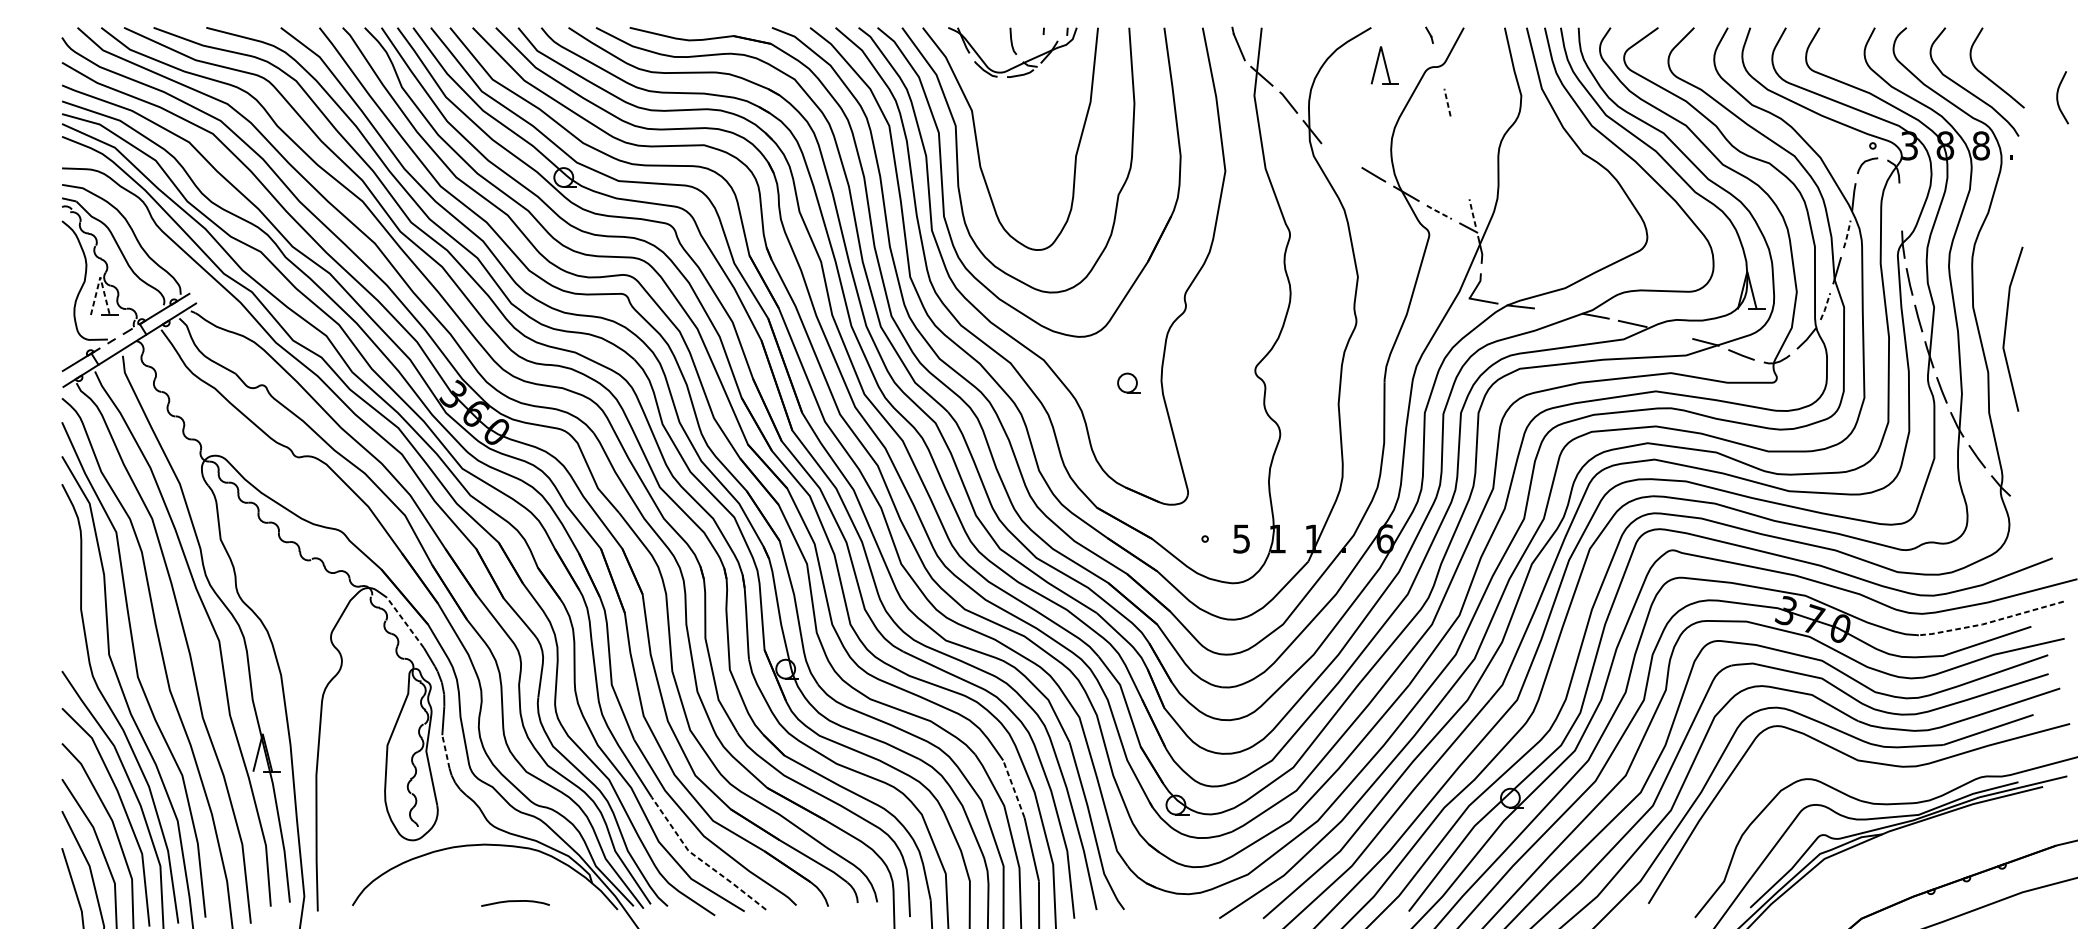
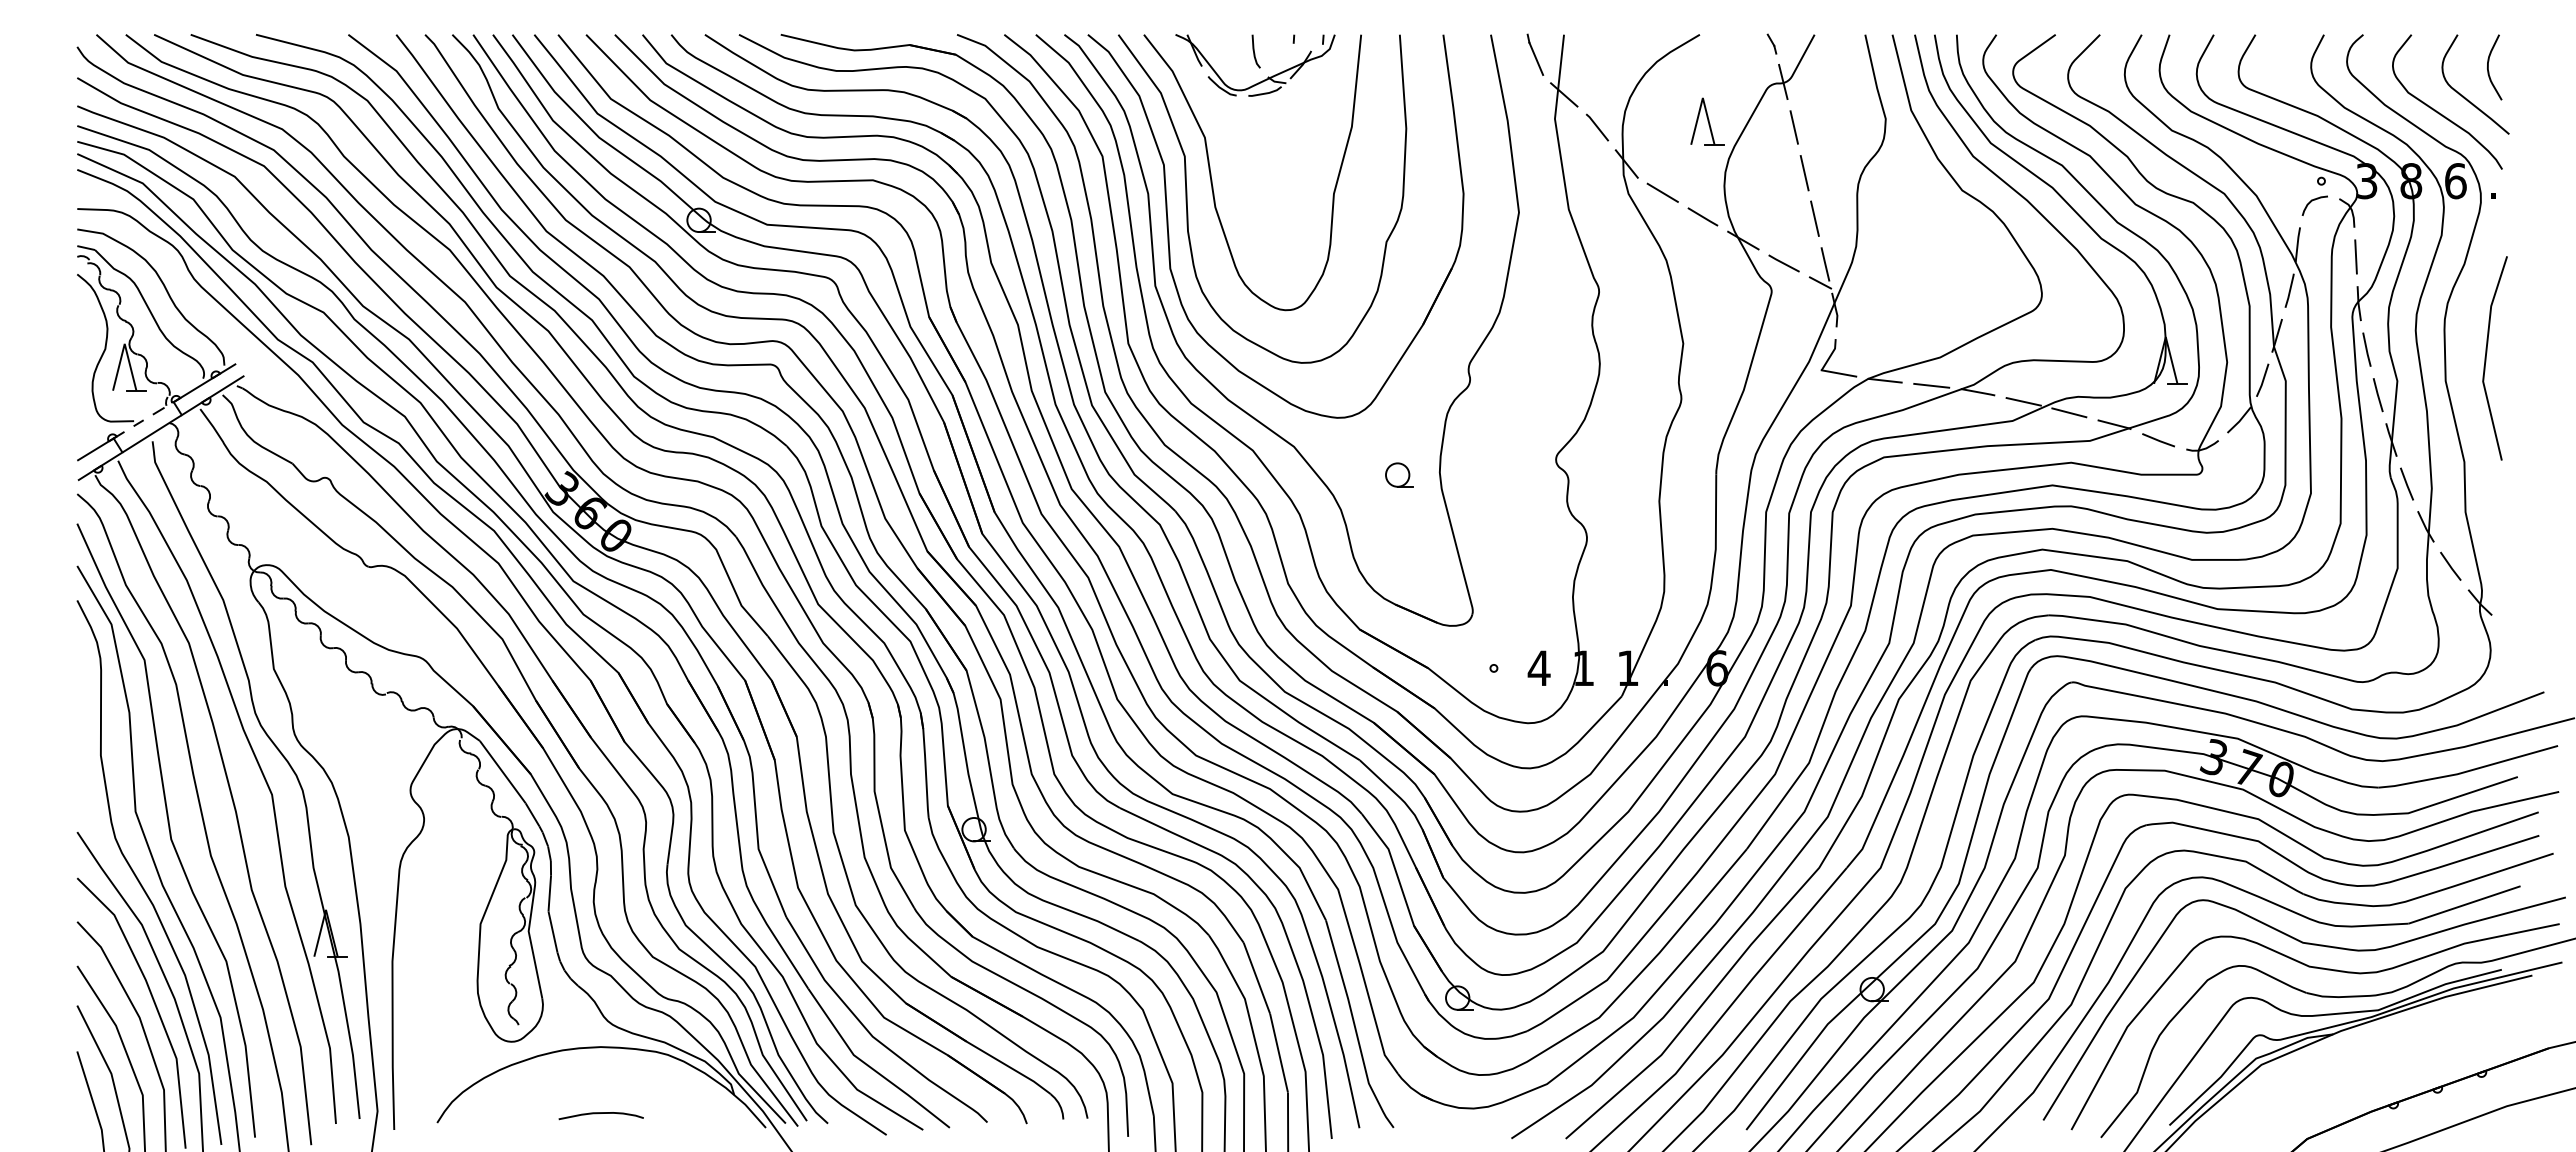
part: (1384, 65) -> (1707, 121), moved
line: (1438, 65) -> (1783, 81), added
curve: (2057, 97) -> (2488, 67), moved
line: (1447, 101) -> (1794, 126), dashed -> solid
line: (1455, 139) -> (1804, 173), added
text: (1981, 146) -> (2455, 181), 8 -> 6
line: (1341, 155) -> (1662, 192), added
line: (1463, 176) -> (1814, 218), added
line: (1900, 206) -> (2355, 256), added
line: (1438, 212) -> (1783, 263), dashed -> solid
line: (1472, 212) -> (1825, 263), dashed -> solid
line: (1847, 234) -> (2290, 290), dashed -> solid
line: (100, 276) -> (124, 343), dashed -> solid
line: (1826, 306) -> (2263, 380), dashed -> solid
line: (1558, 310) -> (1931, 385), added
line: (2006, 329) -> (2486, 358), moved
line: (1669, 332) -> (2069, 412), added
text: (1241, 539) -> (1538, 668), 5 -> 4
line: (1990, 622) -> (2467, 771), dashed -> solid
line: (405, 623) -> (502, 772), dashed -> solid
line: (445, 751) -> (552, 931), dashed -> solid
curve: (1872, 782) -> (2320, 969), added
line: (1013, 789) -> (1256, 978), dashed -> solid
line: (701, 860) -> (869, 1066), dashed -> solid
curve: (514, 901) -> (600, 1113), moved

